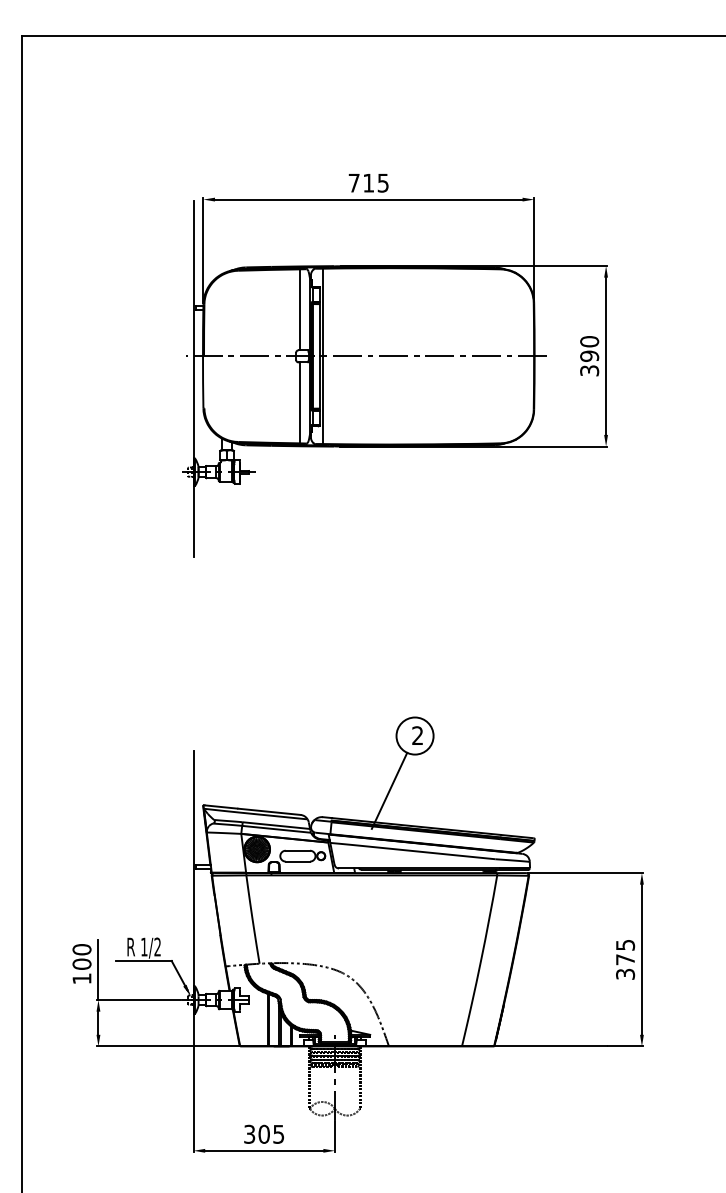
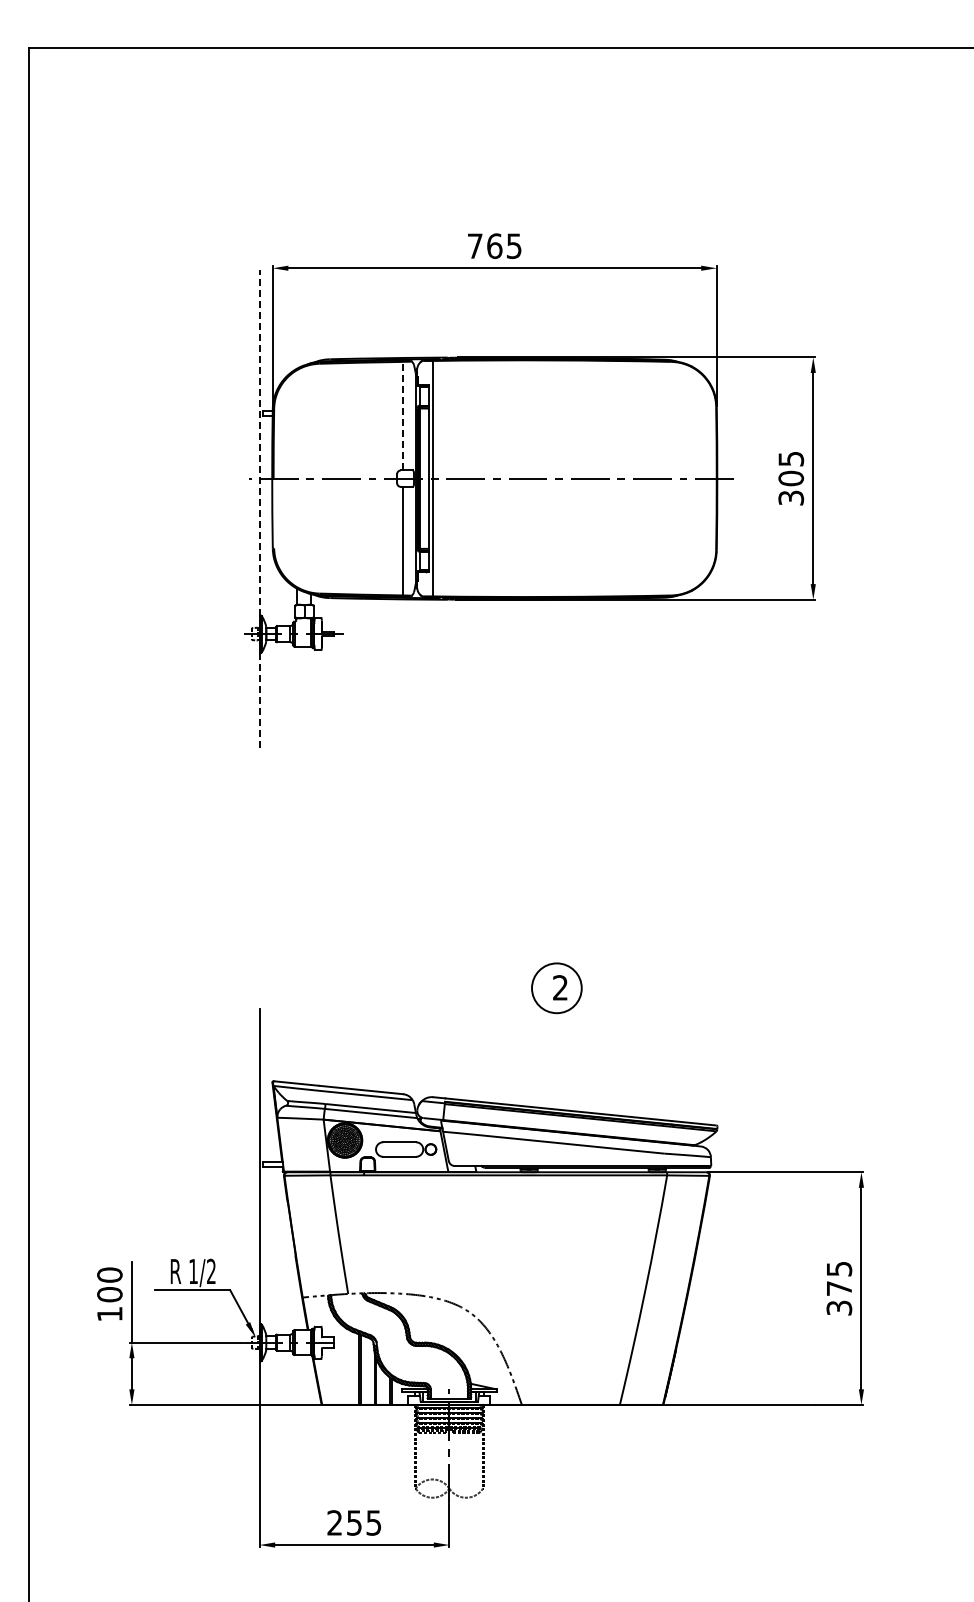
text: (368, 182) -> (494, 245), 715 -> 765
line: (300, 309) -> (403, 415), solid -> dashed
text: (589, 348) -> (791, 468), 390 -> 305
line: (193, 378) -> (259, 508), solid -> dashed
line: (389, 790) -> (522, 1061), removed
text: (256, 1134) -> (344, 1522), 305 -> 255

